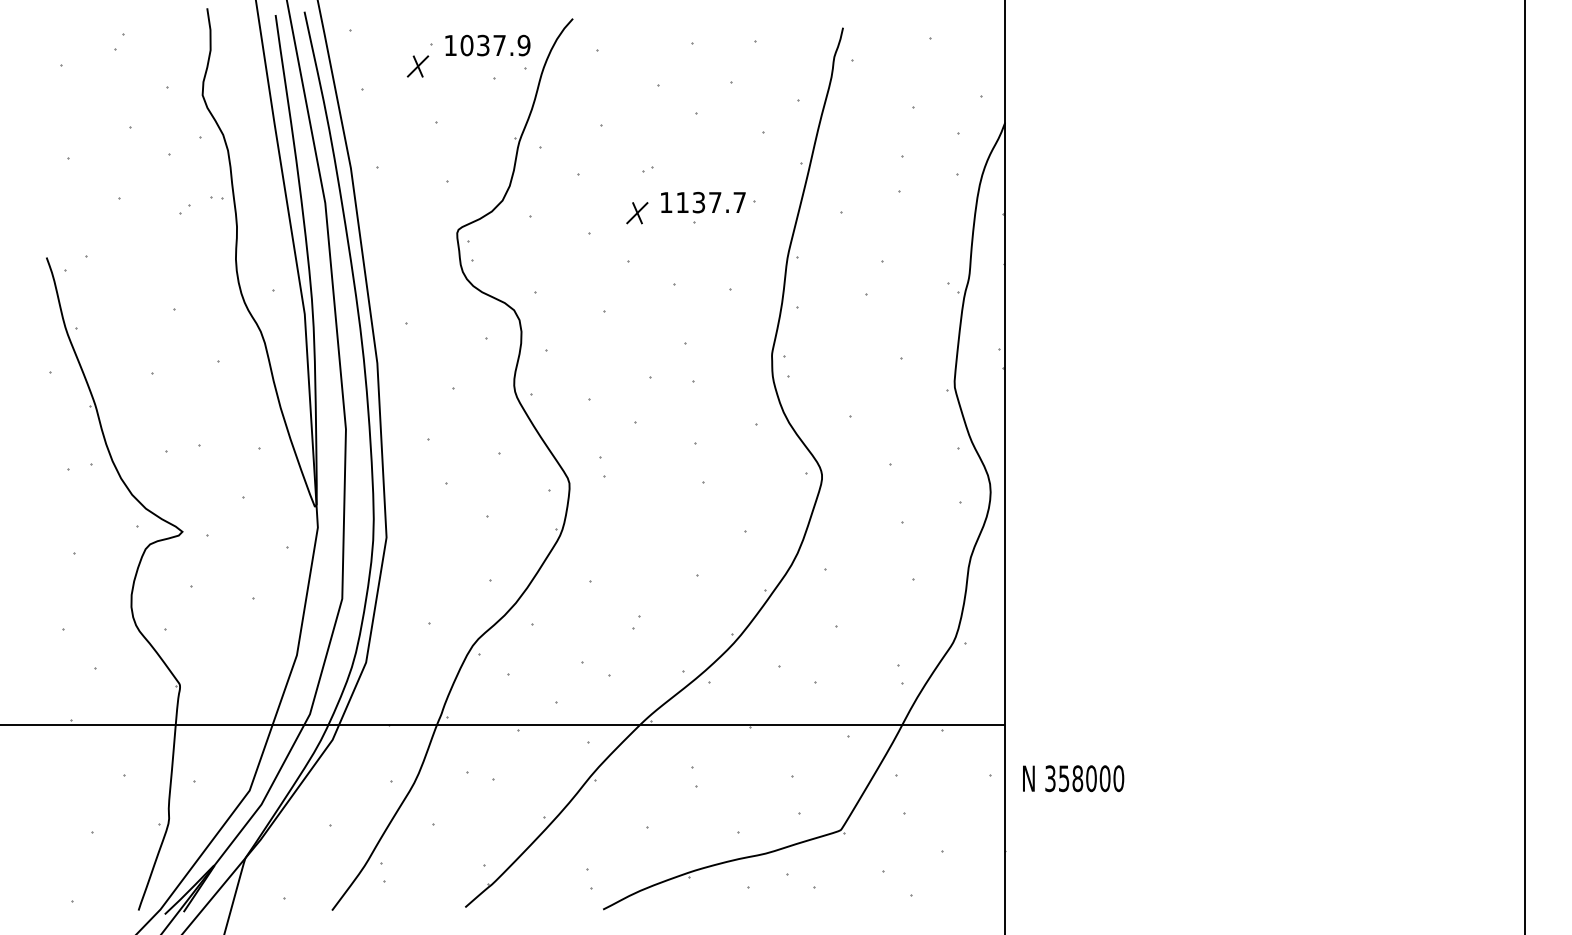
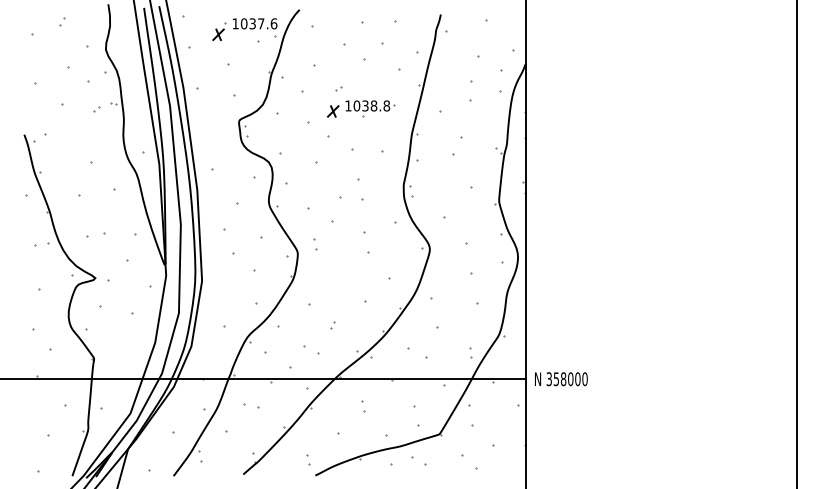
text: (523, 44) -> (273, 23), 1037.9 -> 1037.6
text: (710, 201) -> (371, 105), 1137.7 -> 1038.8
text: (1073, 779) -> (561, 379), moved

